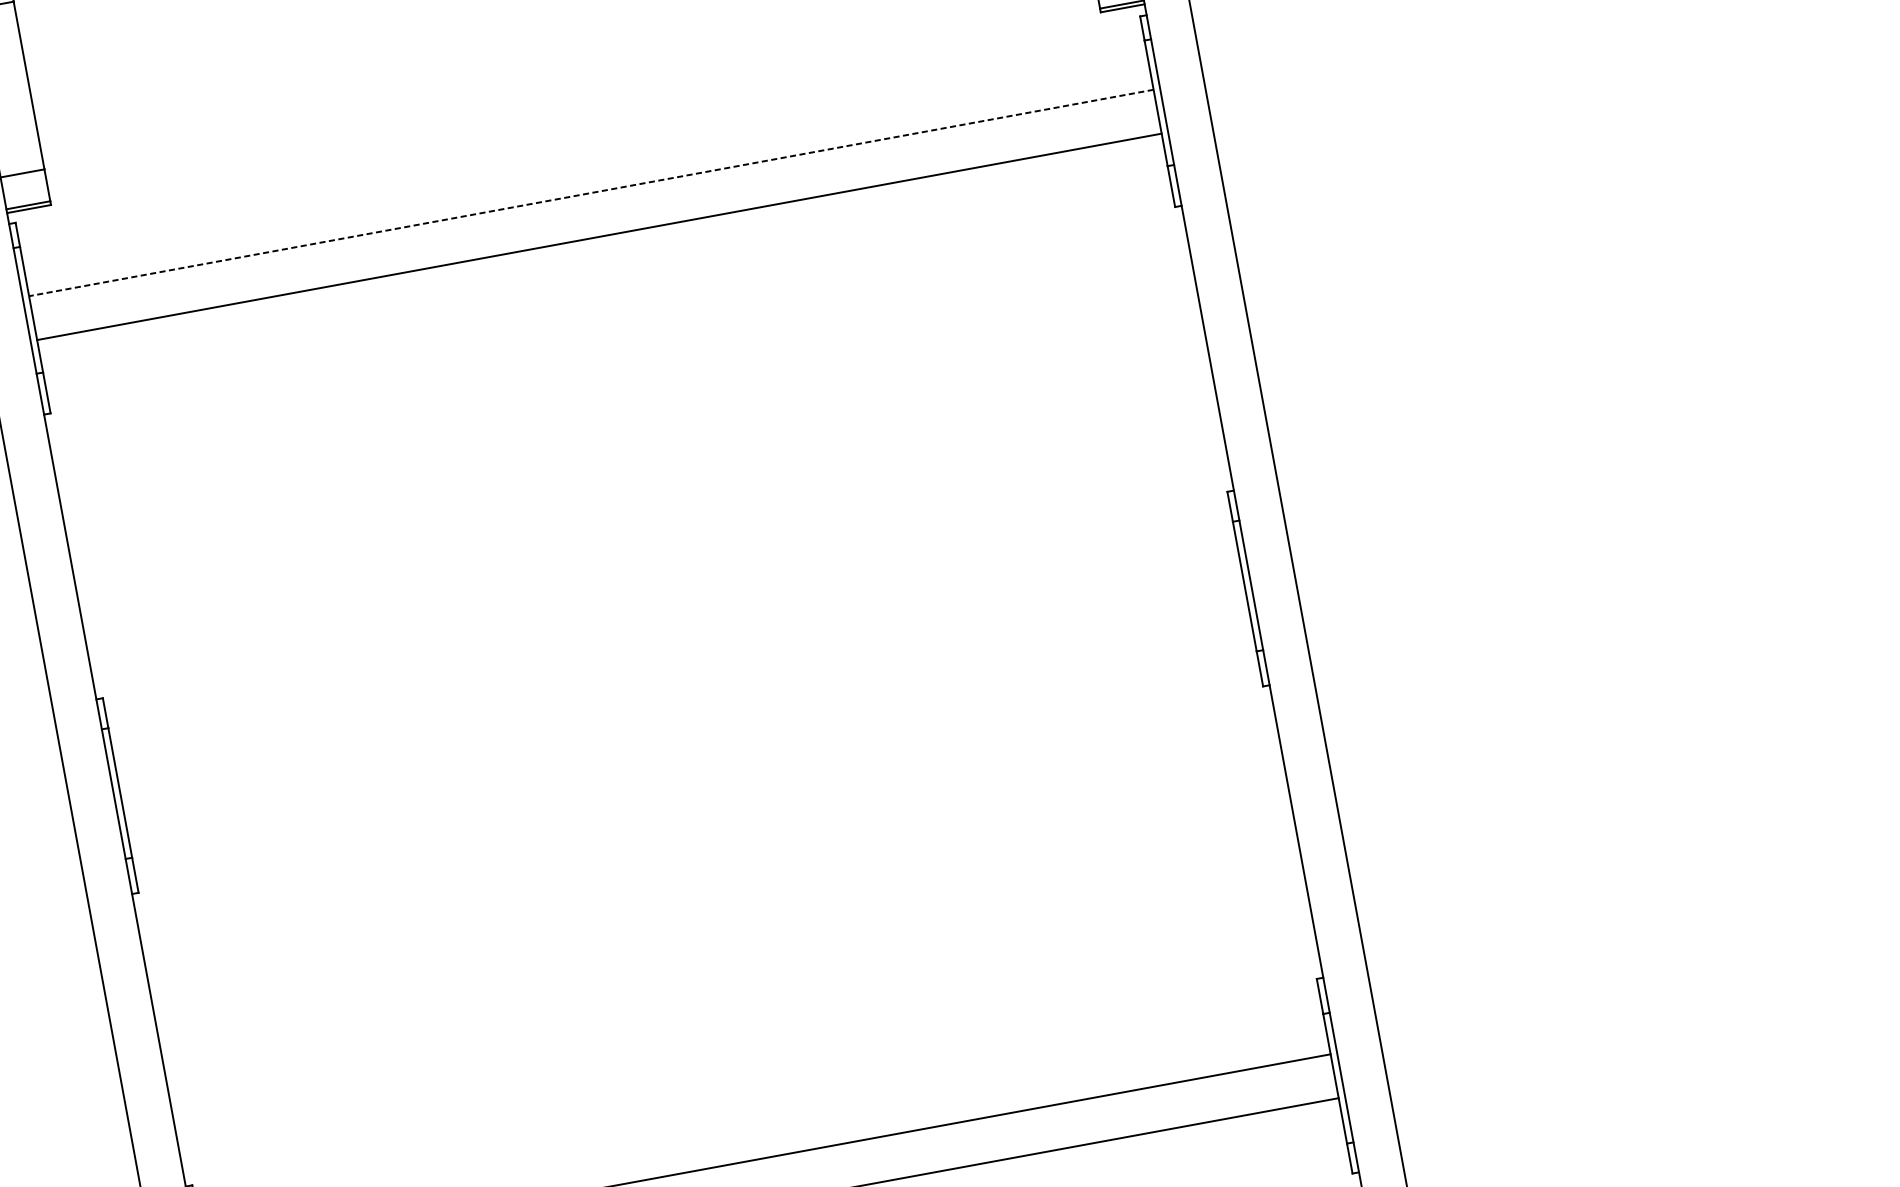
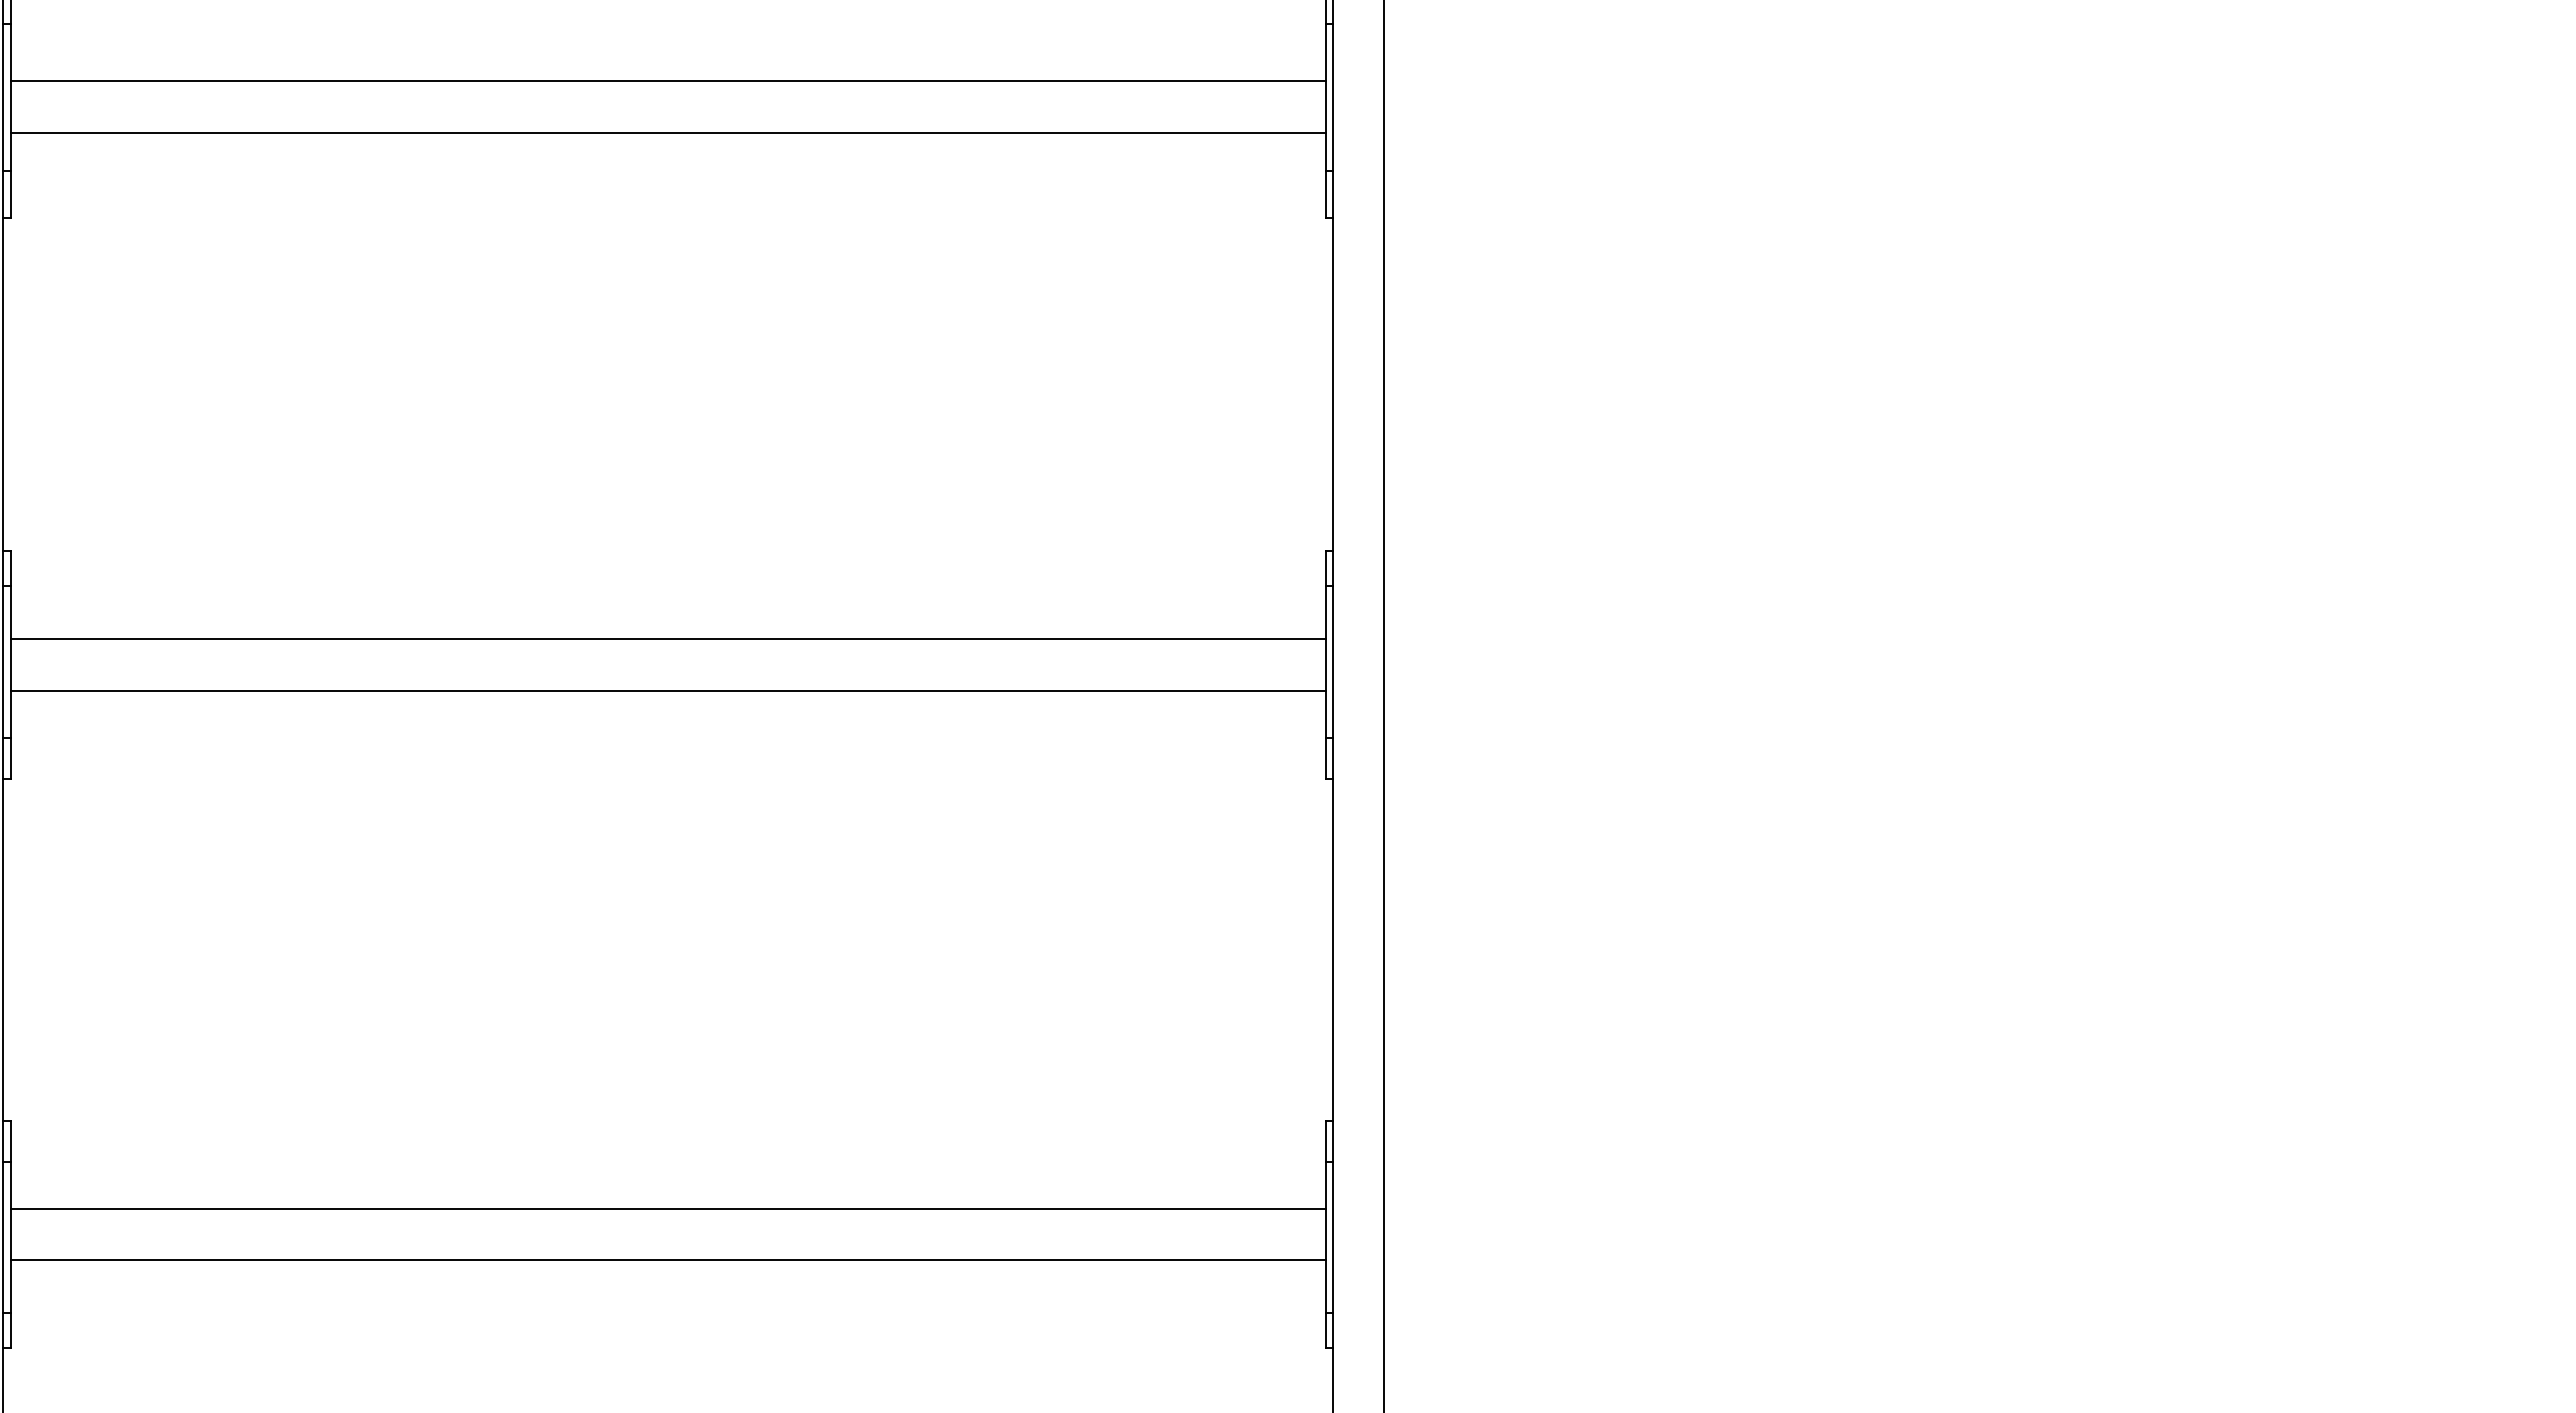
line: (590, 193) -> (667, 81), dashed -> solid
line: (679, 670) -> (668, 639), added
line: (687, 714) -> (668, 690), added

